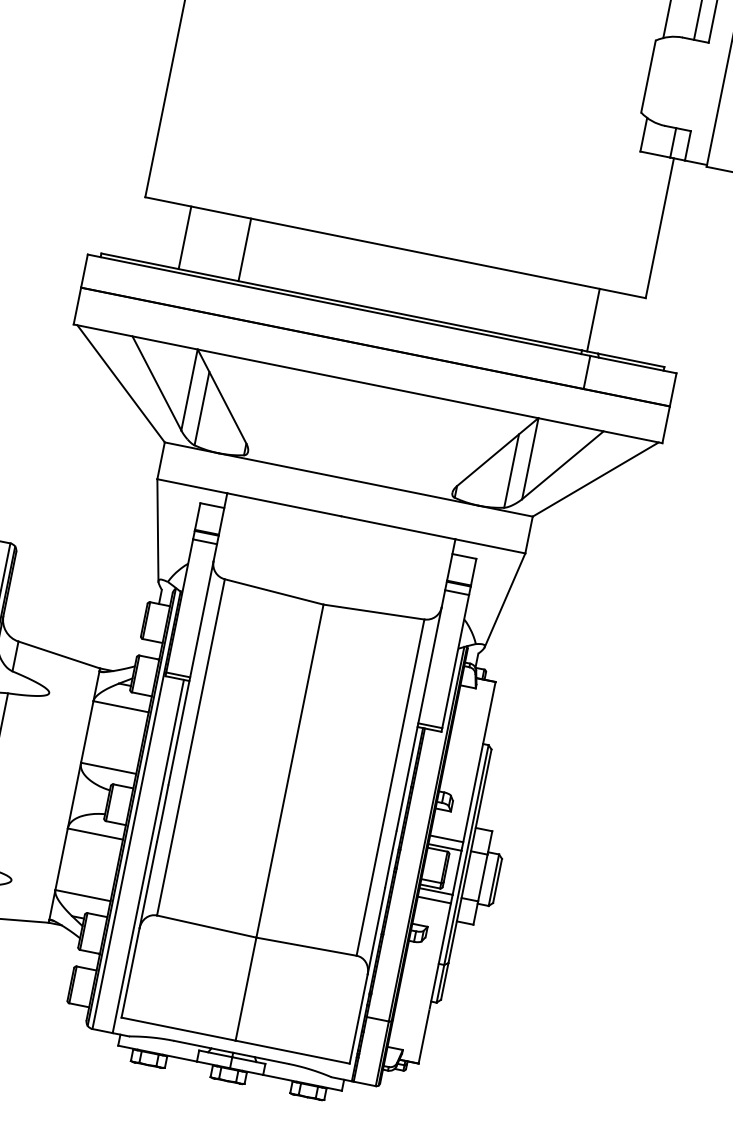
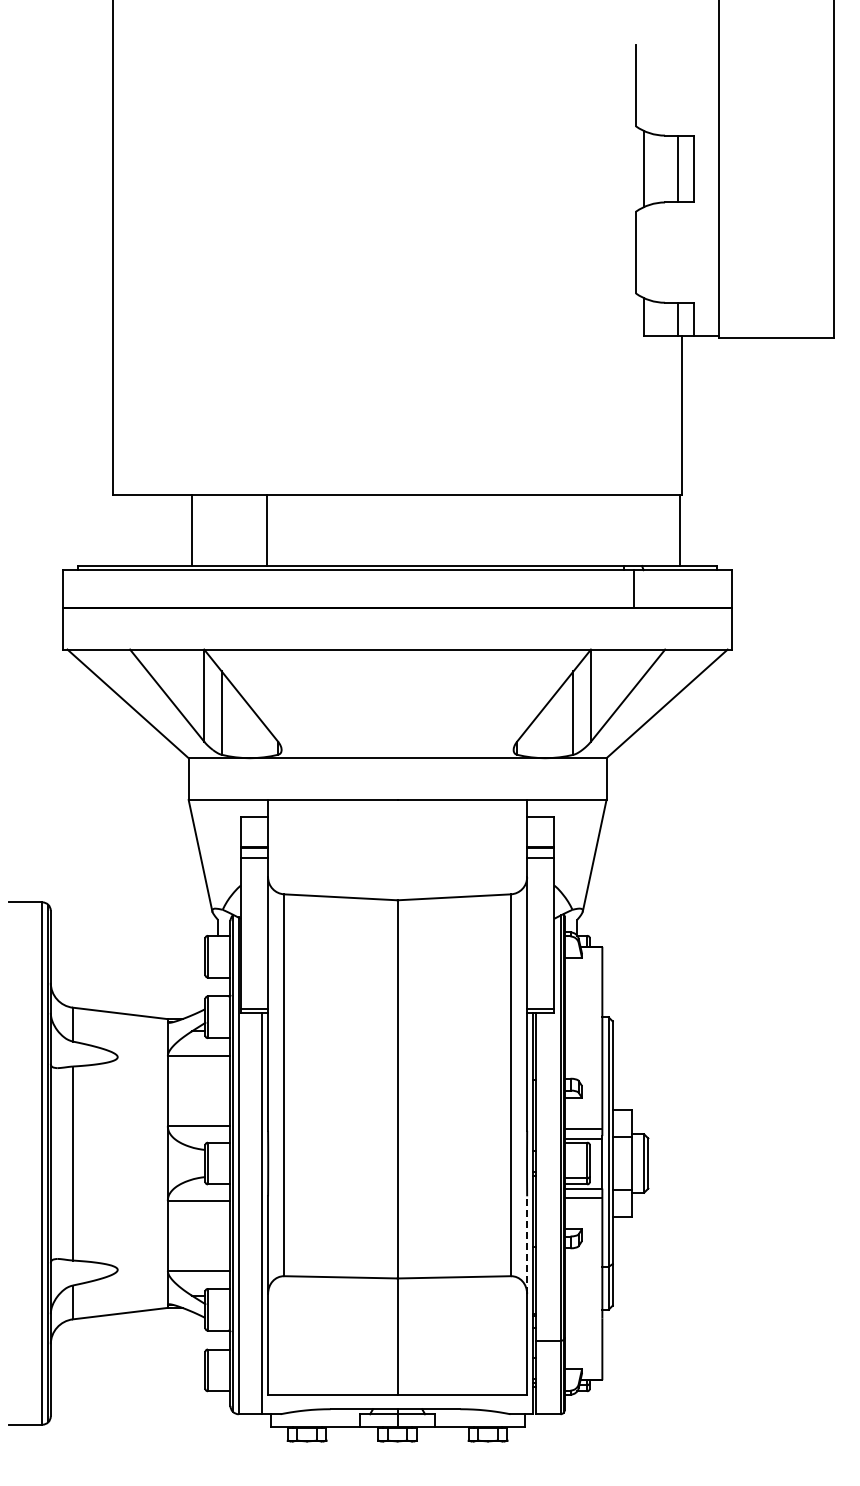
line: (184, 237) -> (191, 530), moved
line: (244, 249) -> (266, 530), moved
line: (593, 320) -> (679, 530), moved
line: (376, 931) -> (527, 1245), solid -> dashed

